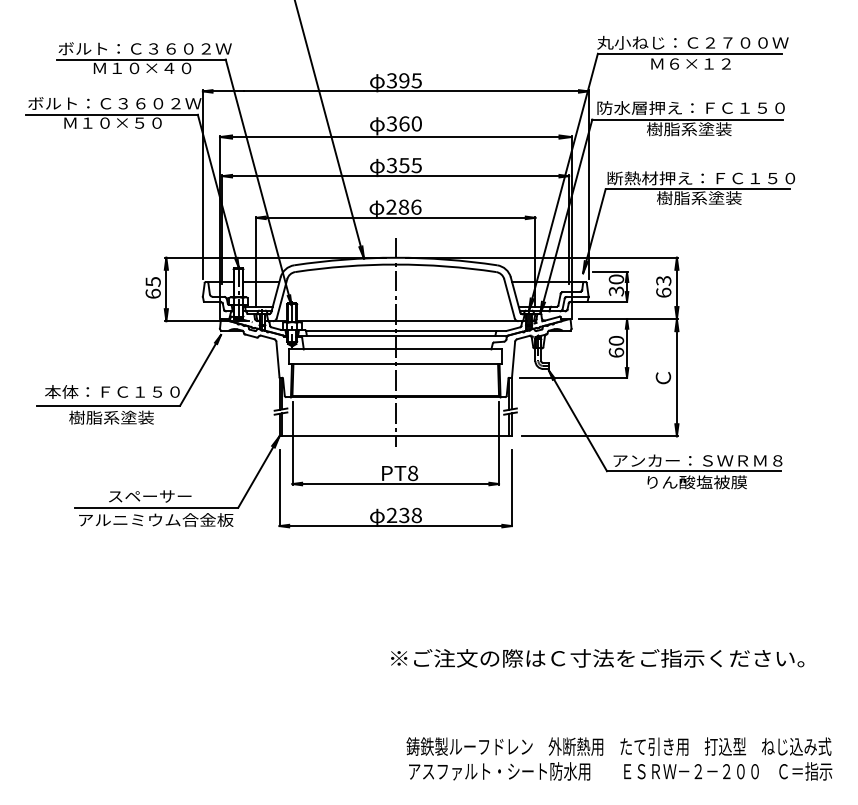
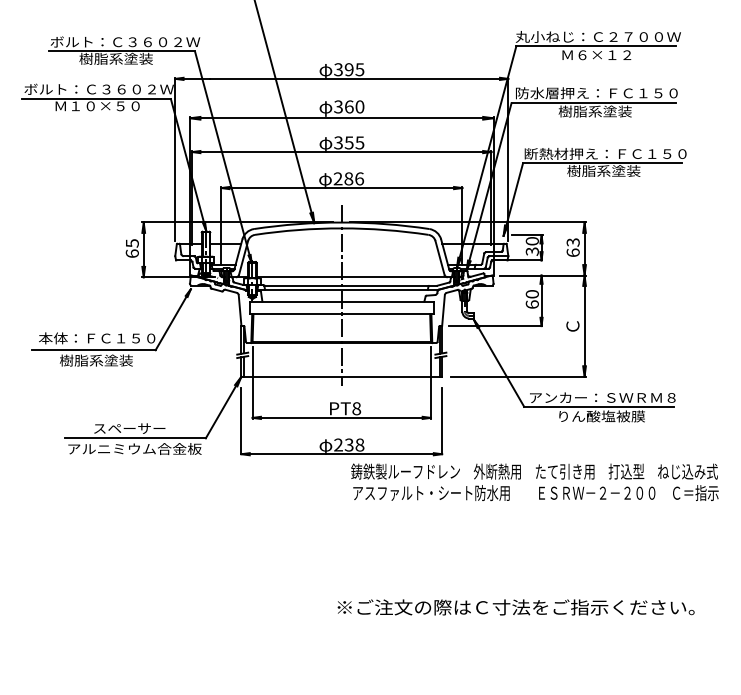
text: (141, 67) -> (122, 58), Ｍ１０×４０ -> 樹脂系塗装
text: (596, 658) -> (515, 607), moved
text: (618, 758) -> (534, 481), moved

